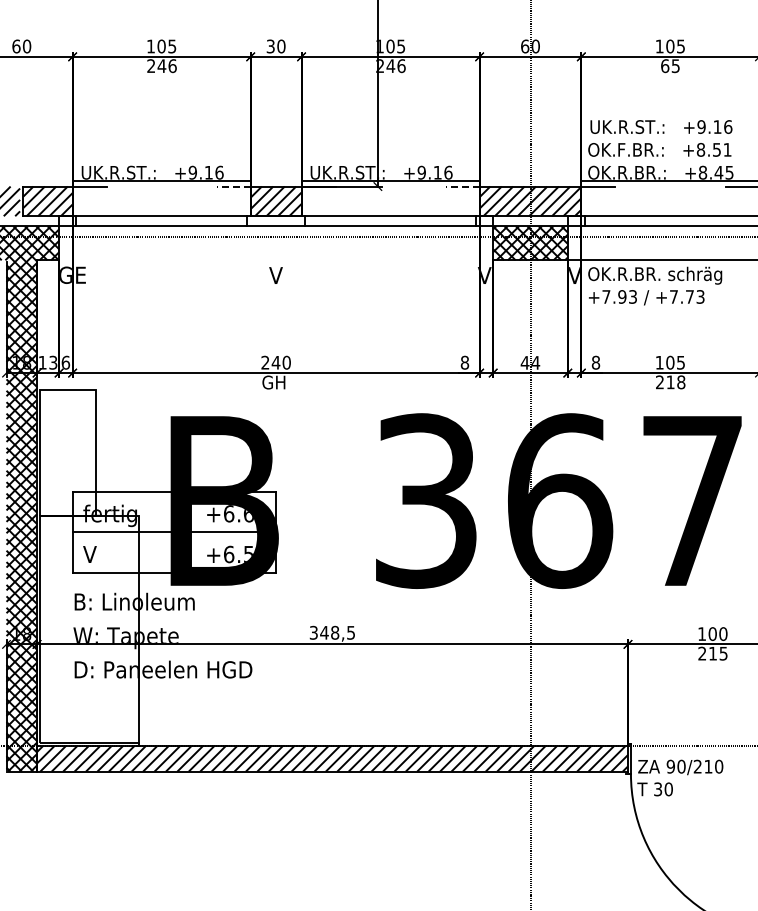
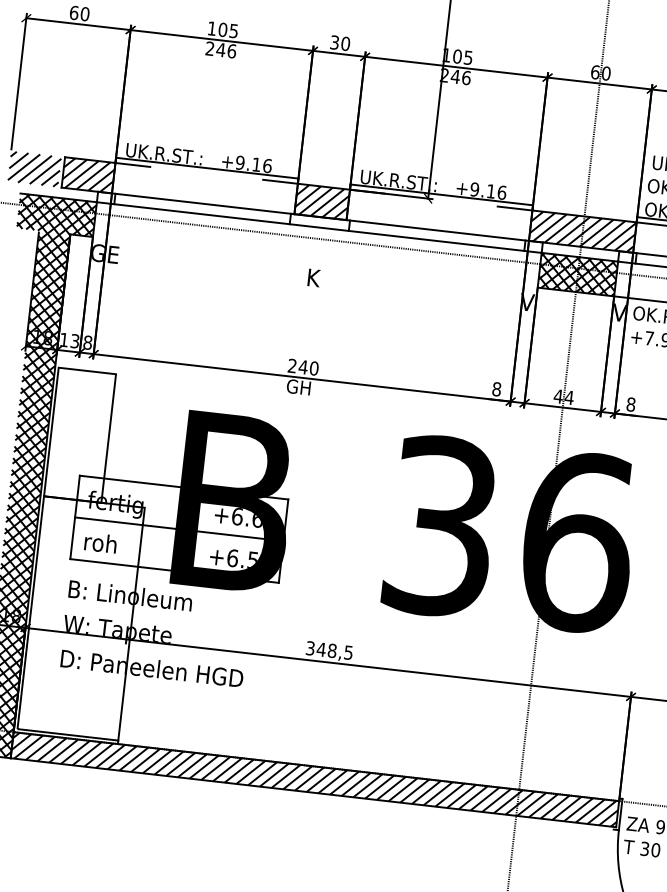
line: (233, 186) -> (280, 181), dashed -> solid
line: (462, 186) -> (514, 208), dashed -> solid
text: (275, 275) -> (312, 277), V -> K
text: (65, 362) -> (87, 342), 6 -> 8
text: (99, 554) -> (100, 543), V -> roh

